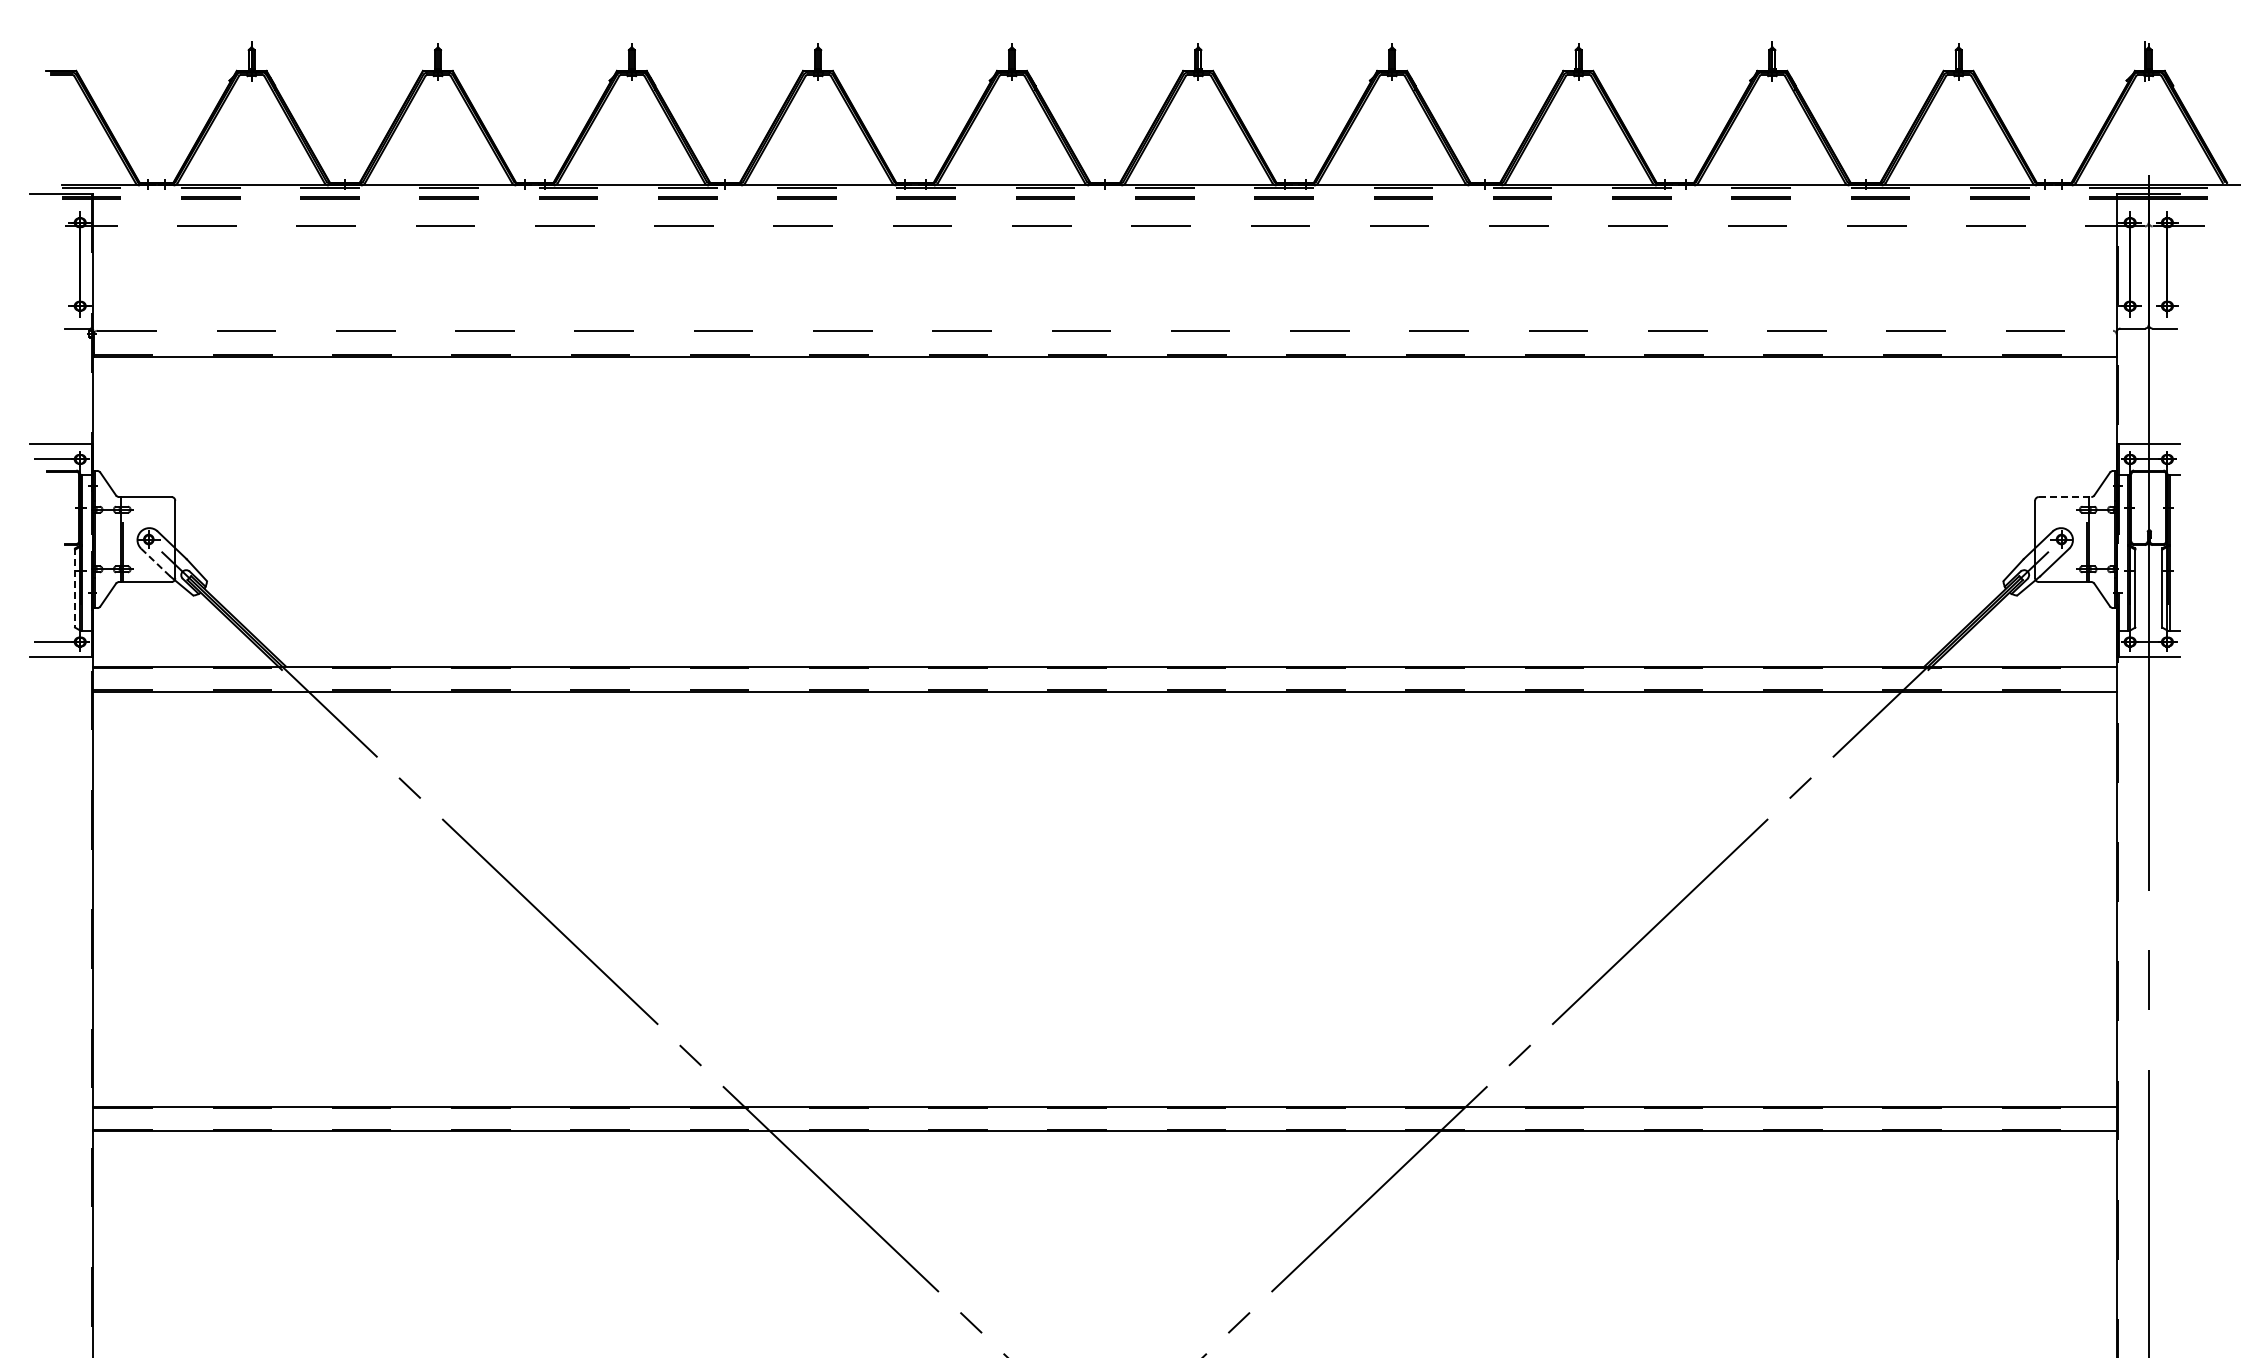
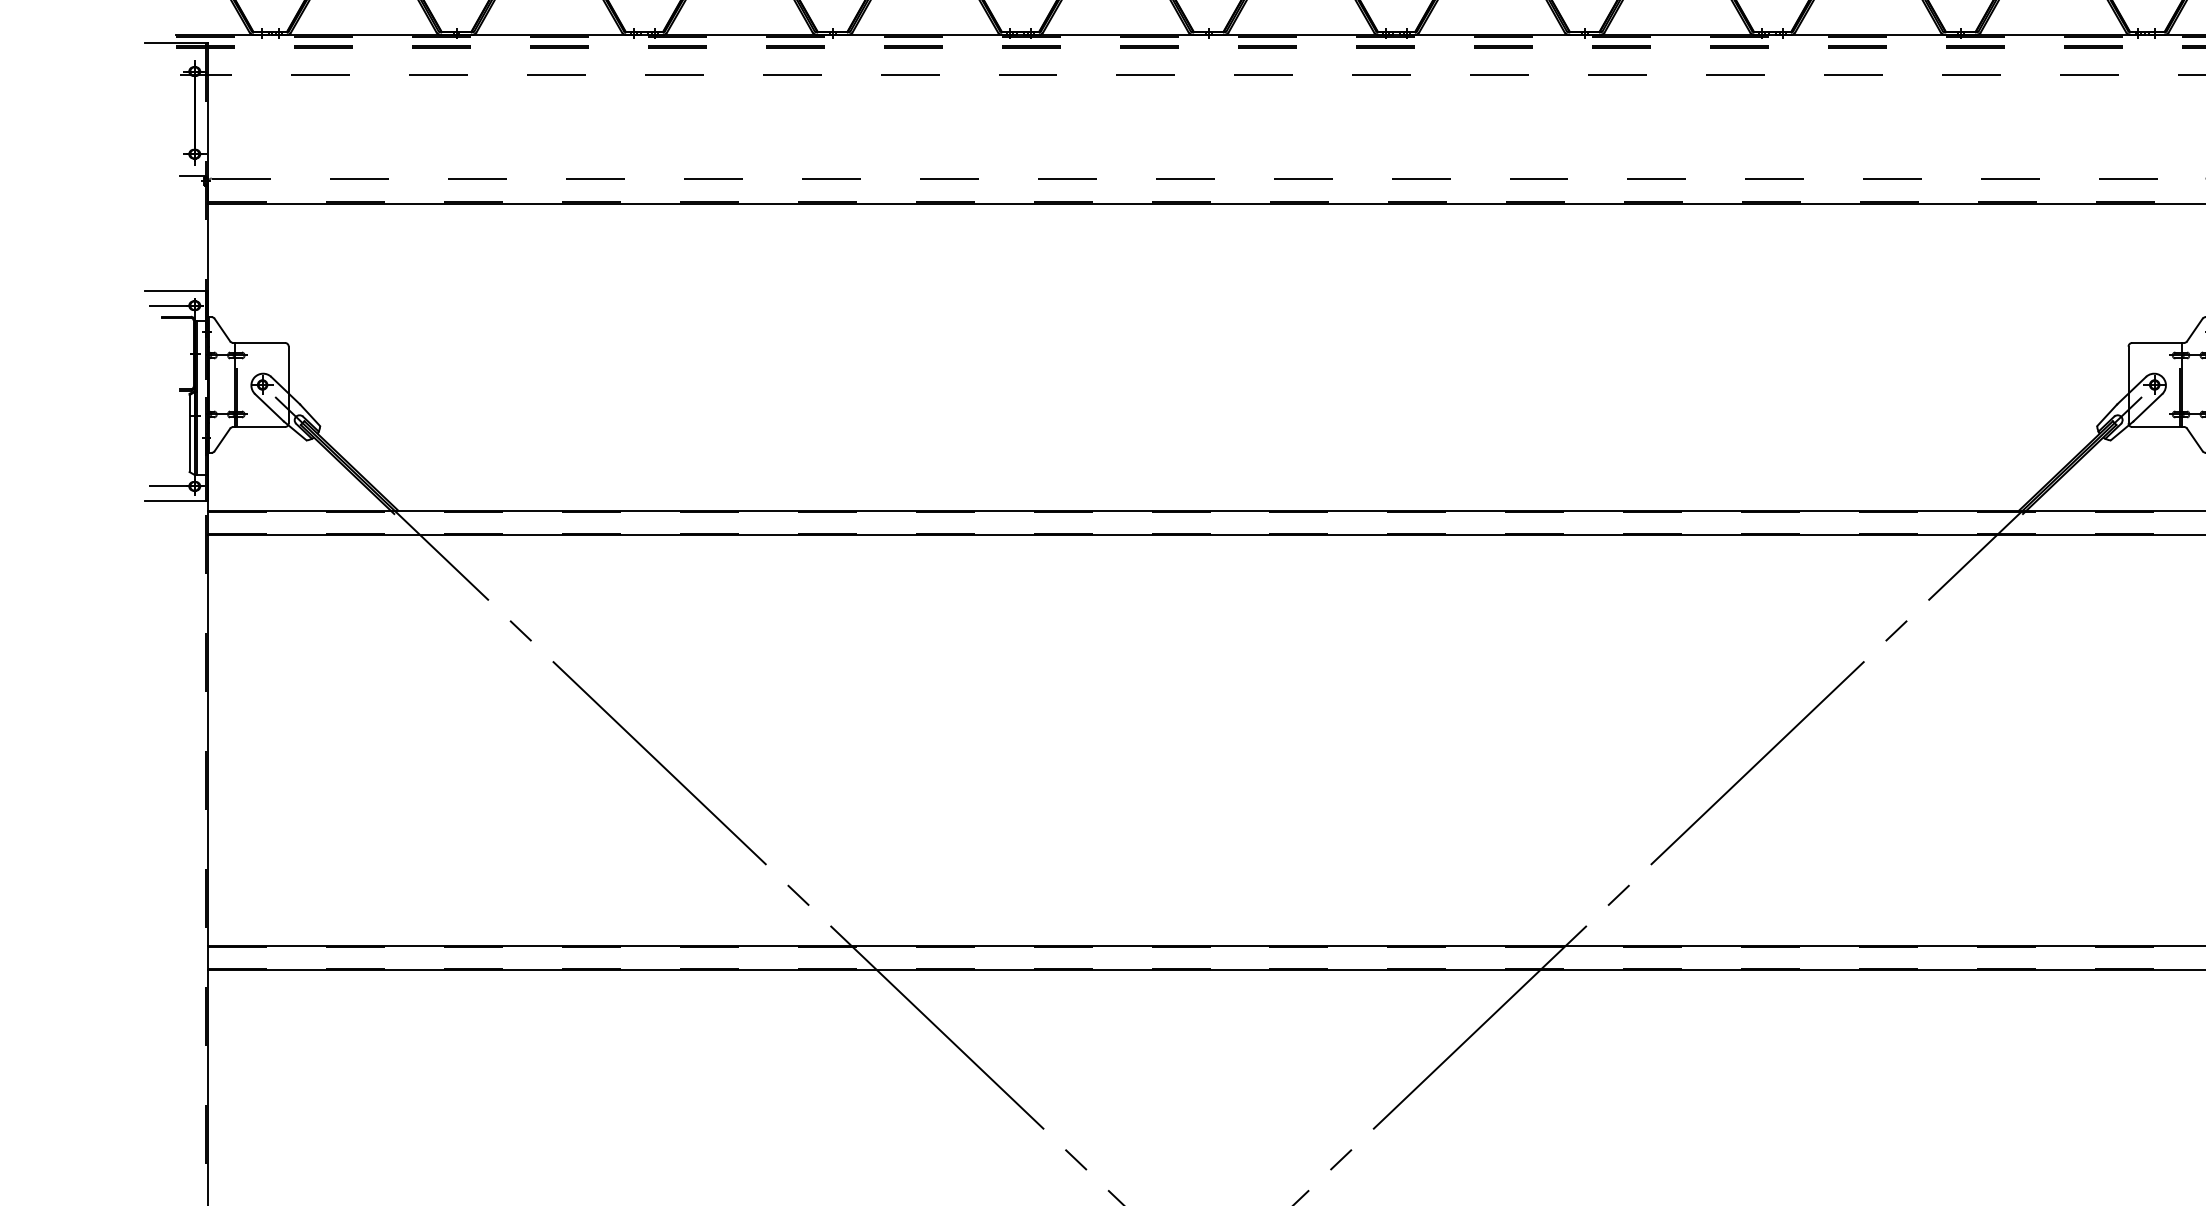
line: (2065, 497) -> (2158, 343), dashed -> solid
line: (156, 562) -> (270, 407), dashed -> solid
line: (75, 588) -> (190, 433), dashed -> solid

